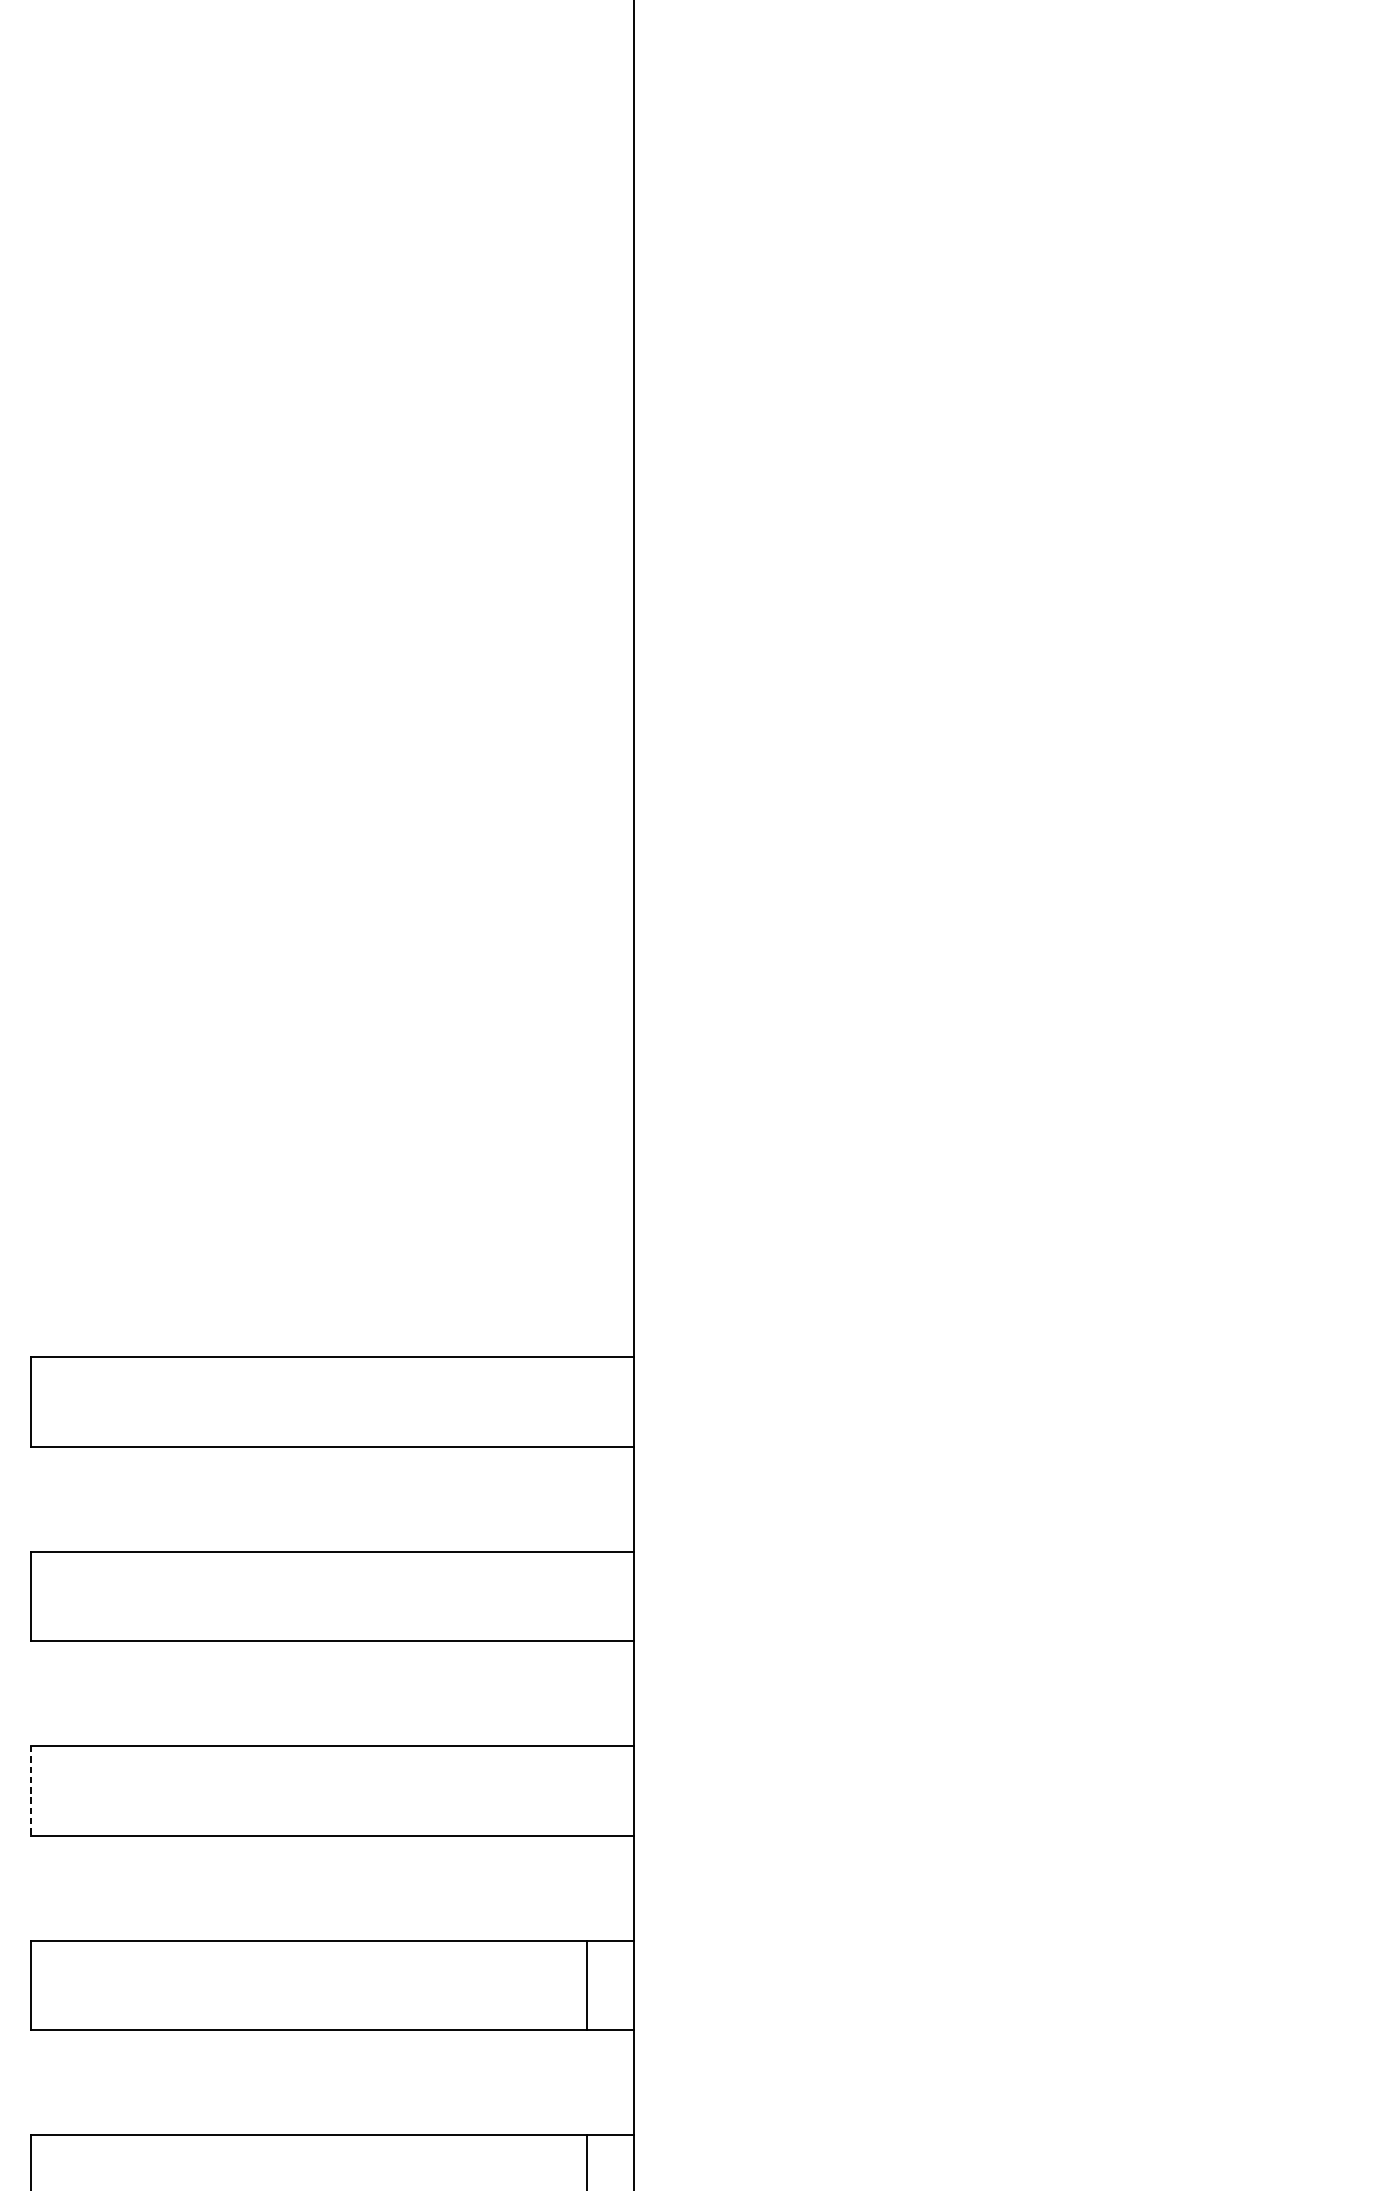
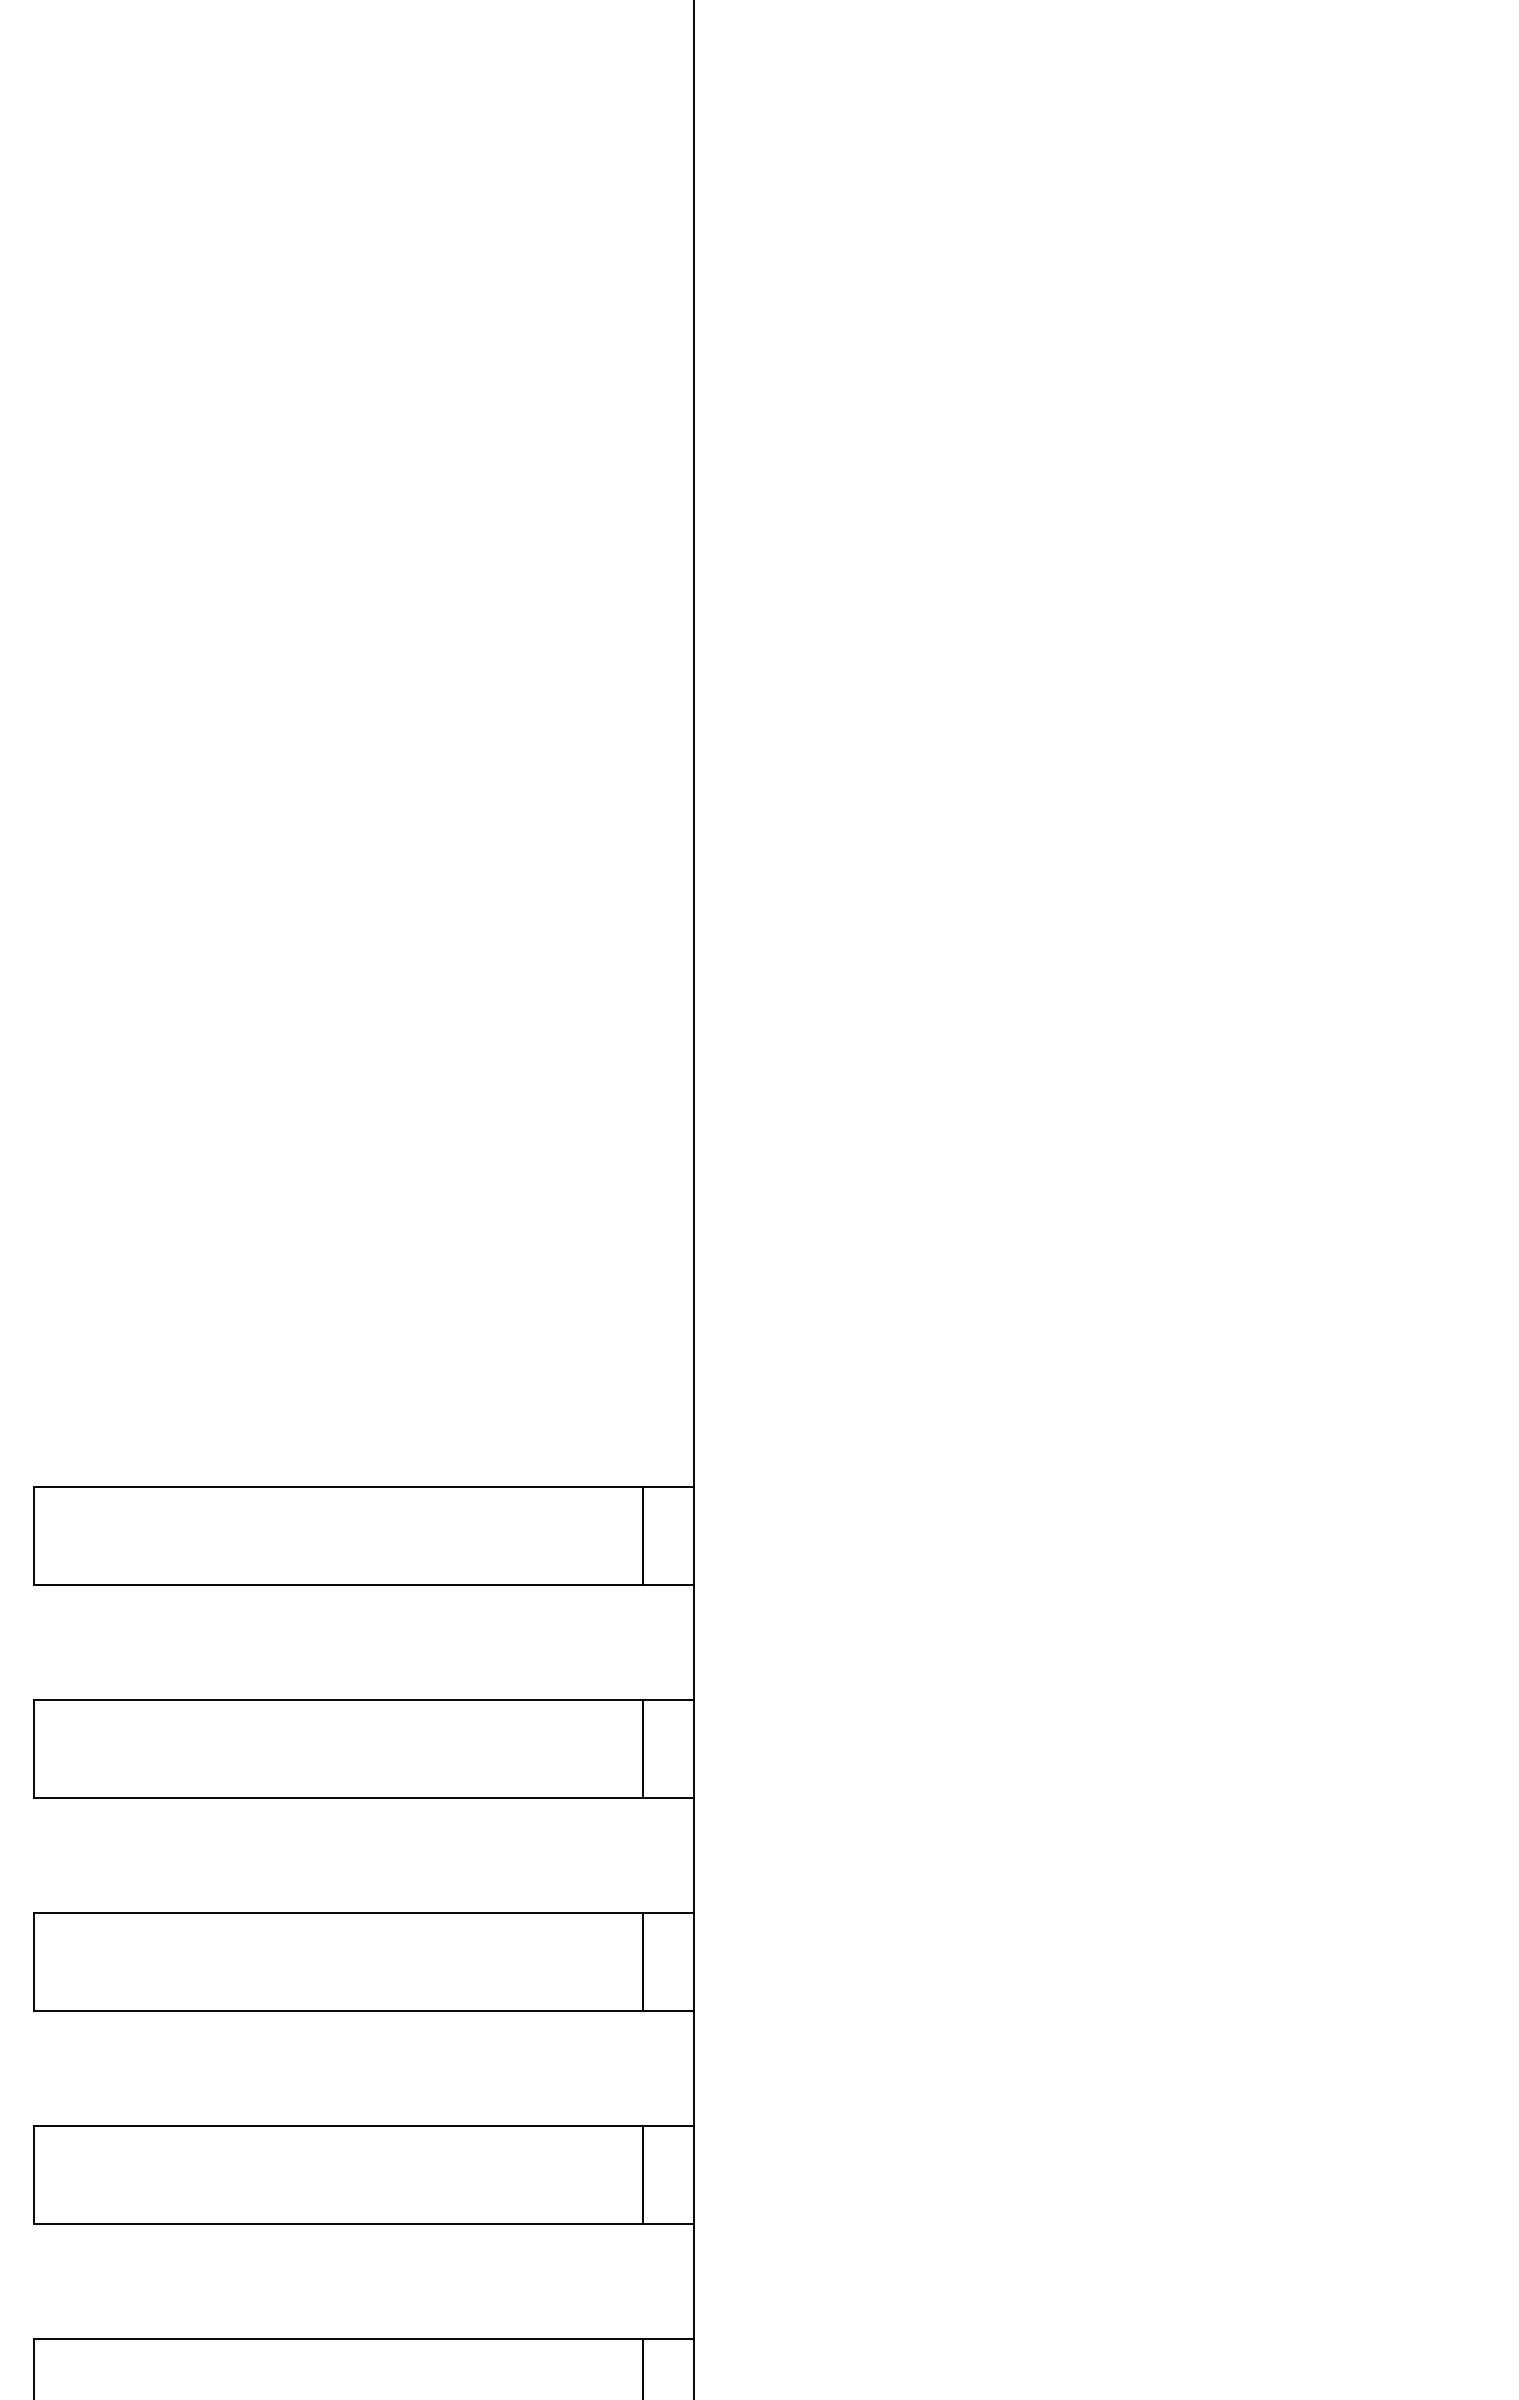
line: (587, 1401) -> (643, 1535), added
line: (587, 1596) -> (643, 1748), added
line: (587, 1790) -> (643, 1961), added
line: (30, 1791) -> (33, 1962), dashed -> solid

